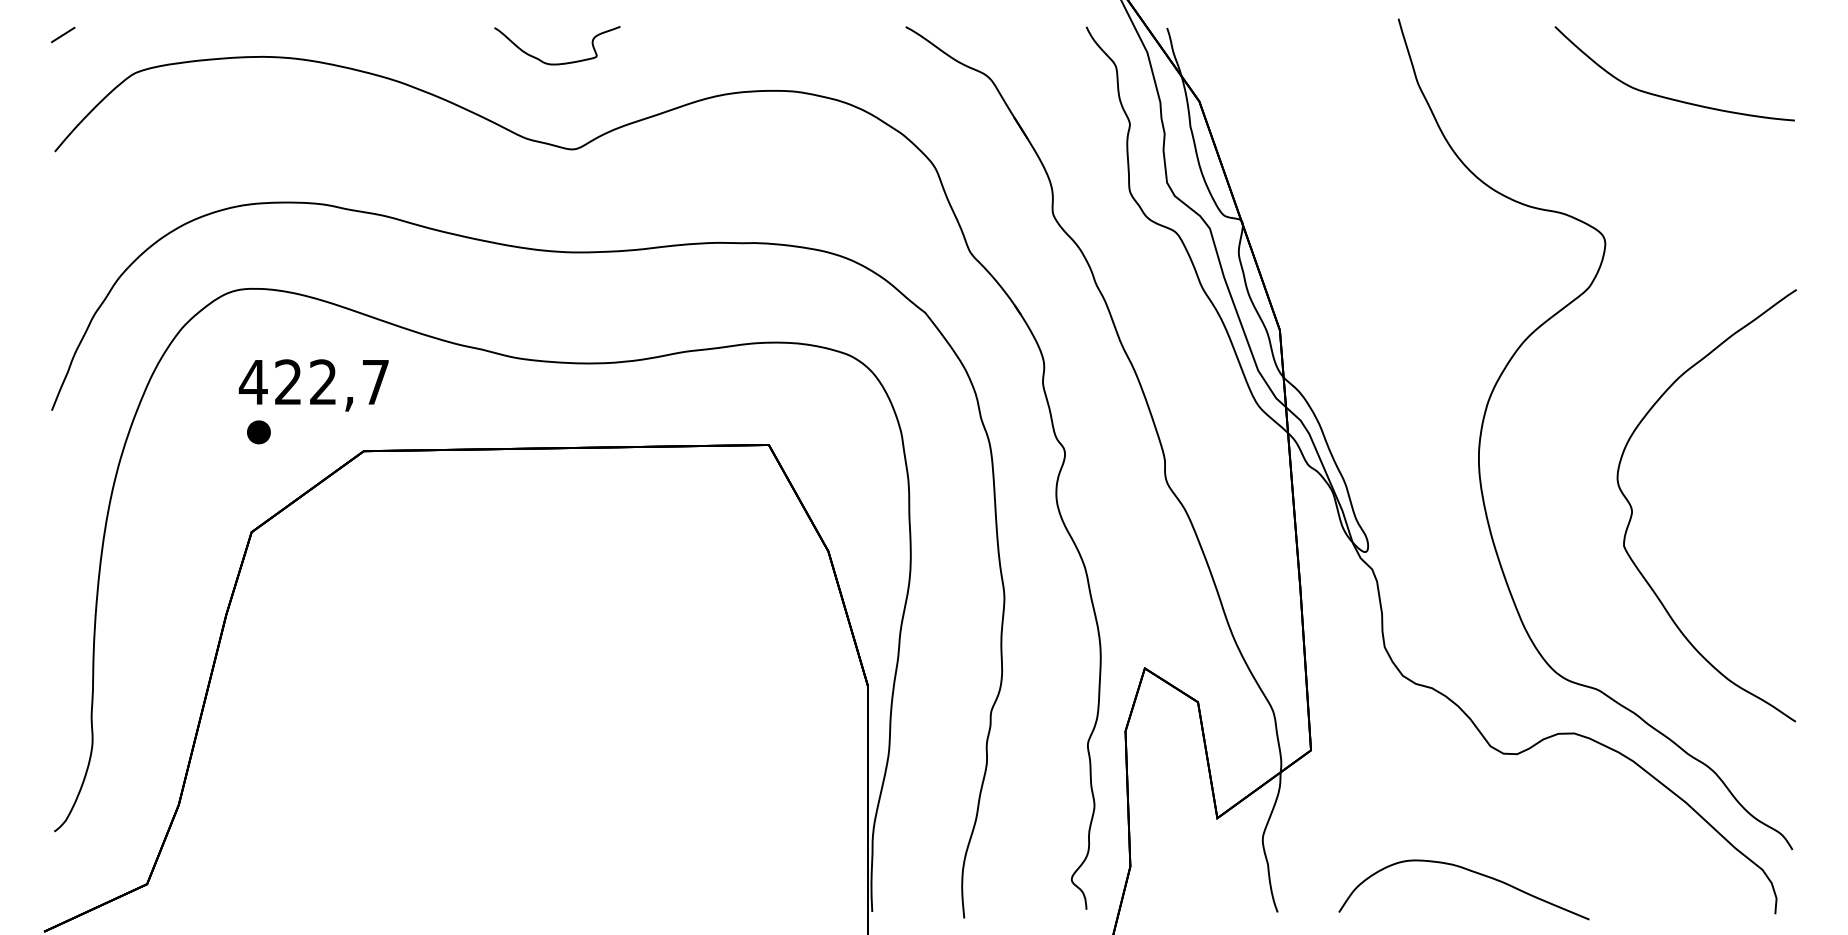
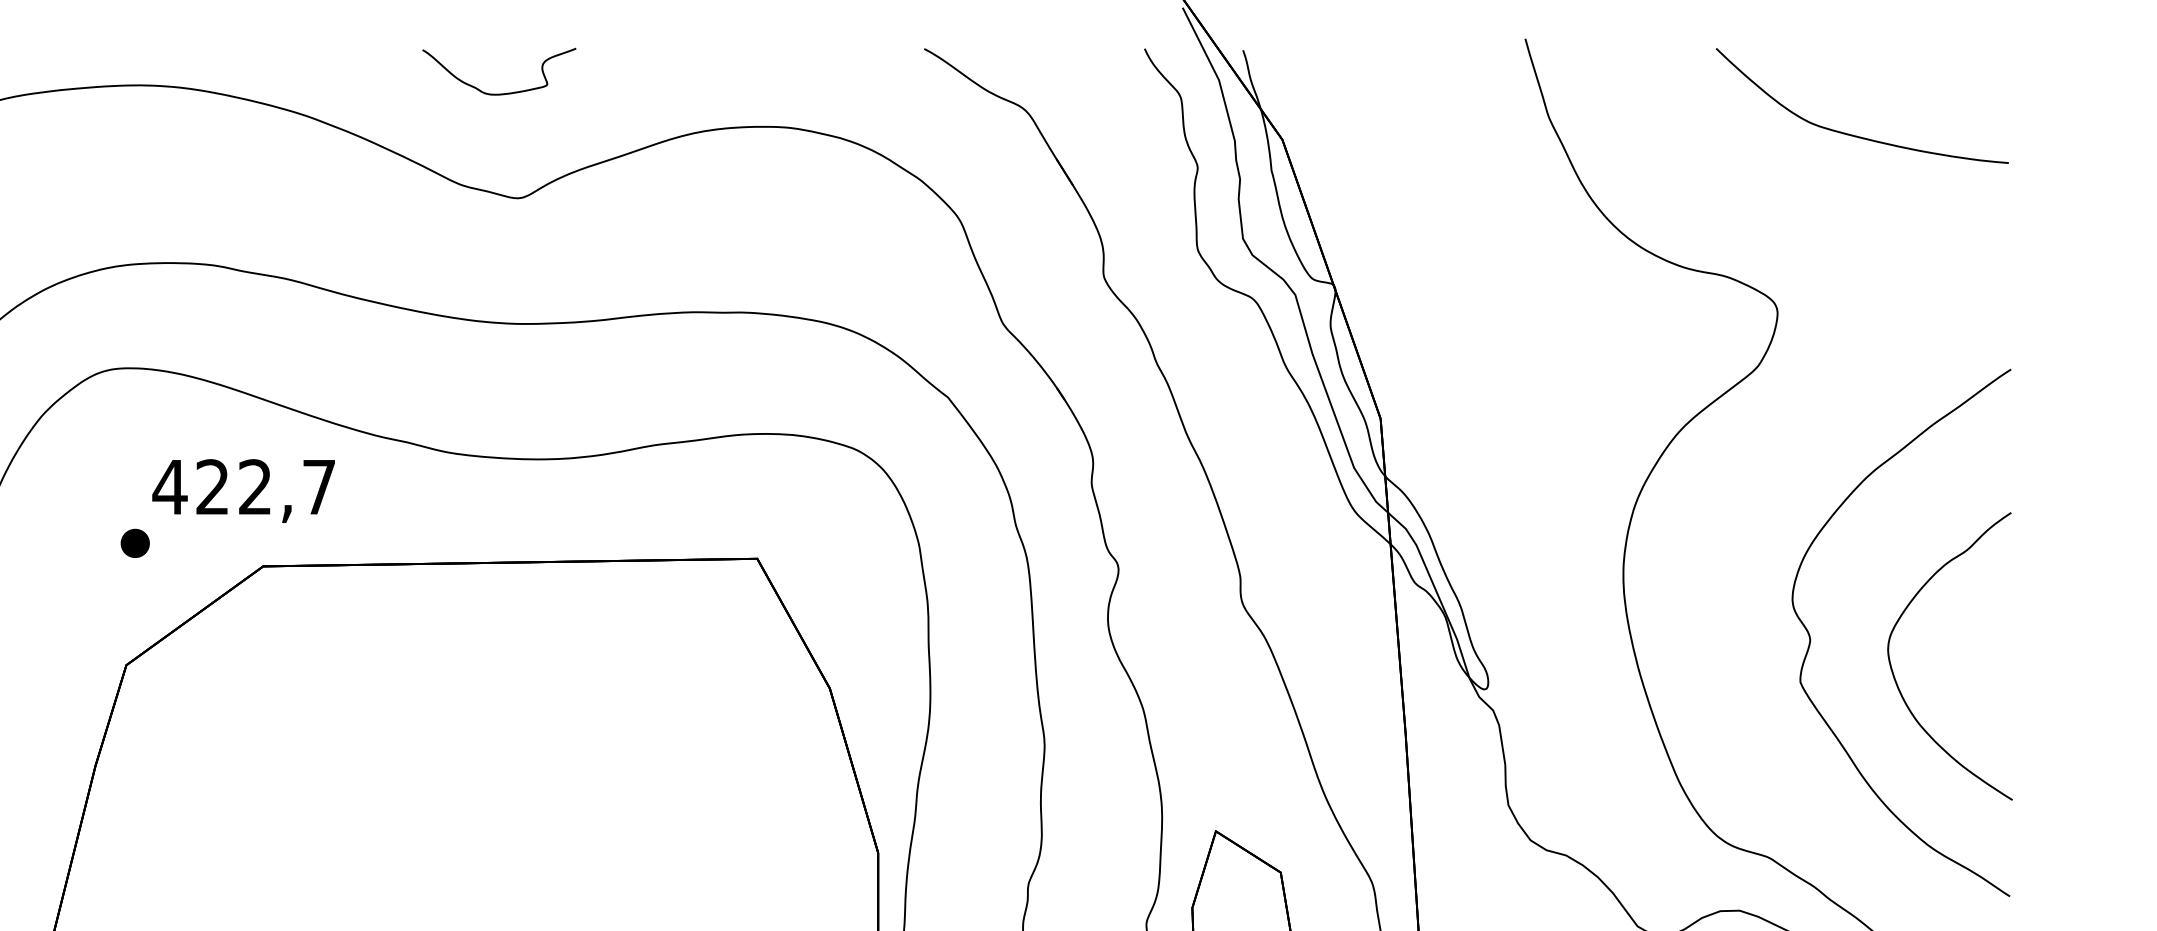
text: (313, 385) -> (243, 491), moved
part: (1701, 540) -> (1894, 675), added

